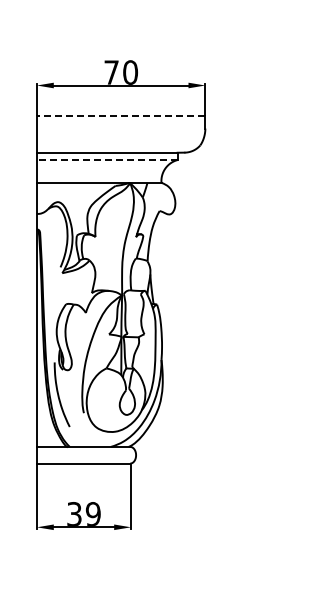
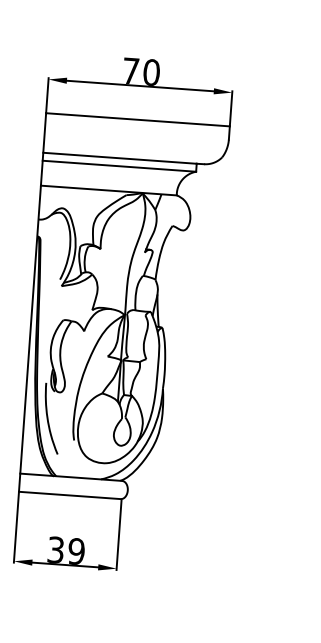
line: (120, 116) -> (137, 119), dashed -> solid
line: (106, 160) -> (118, 166), dashed -> solid

